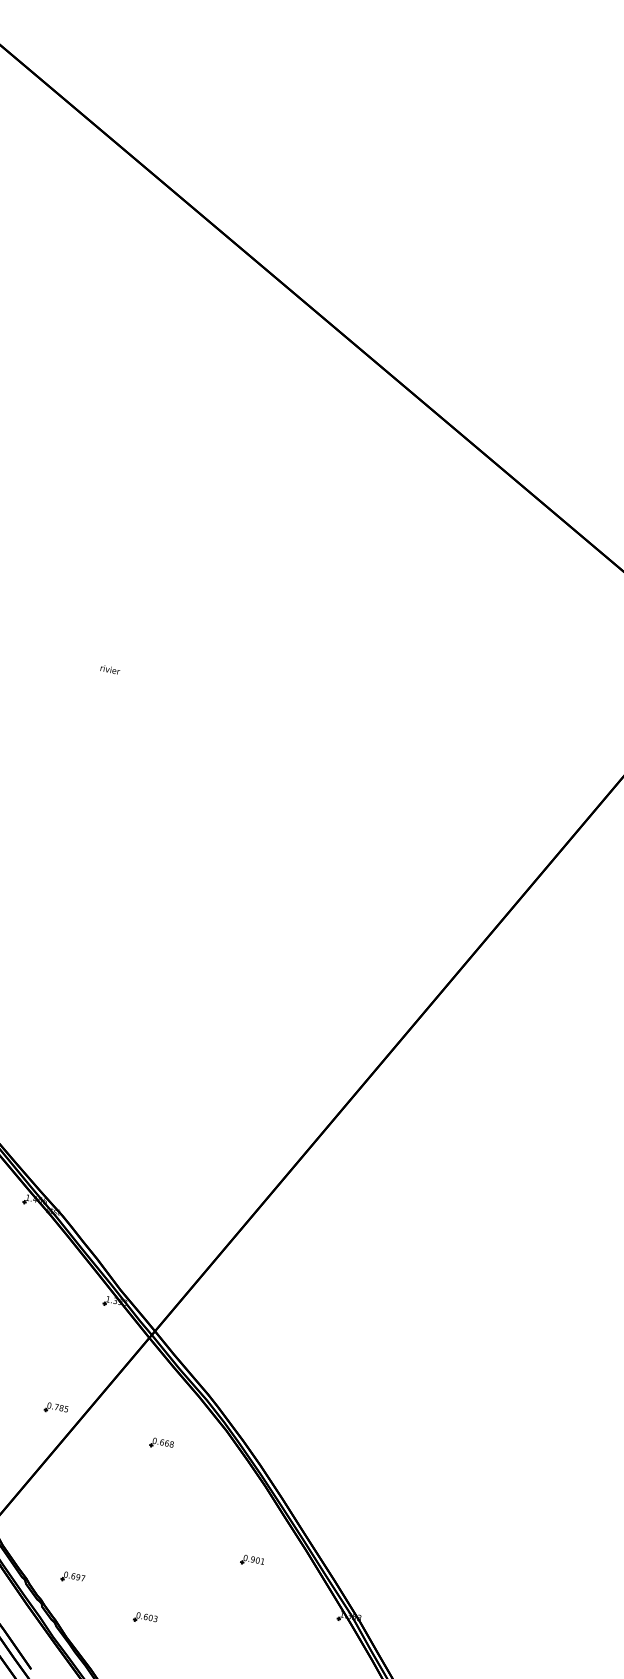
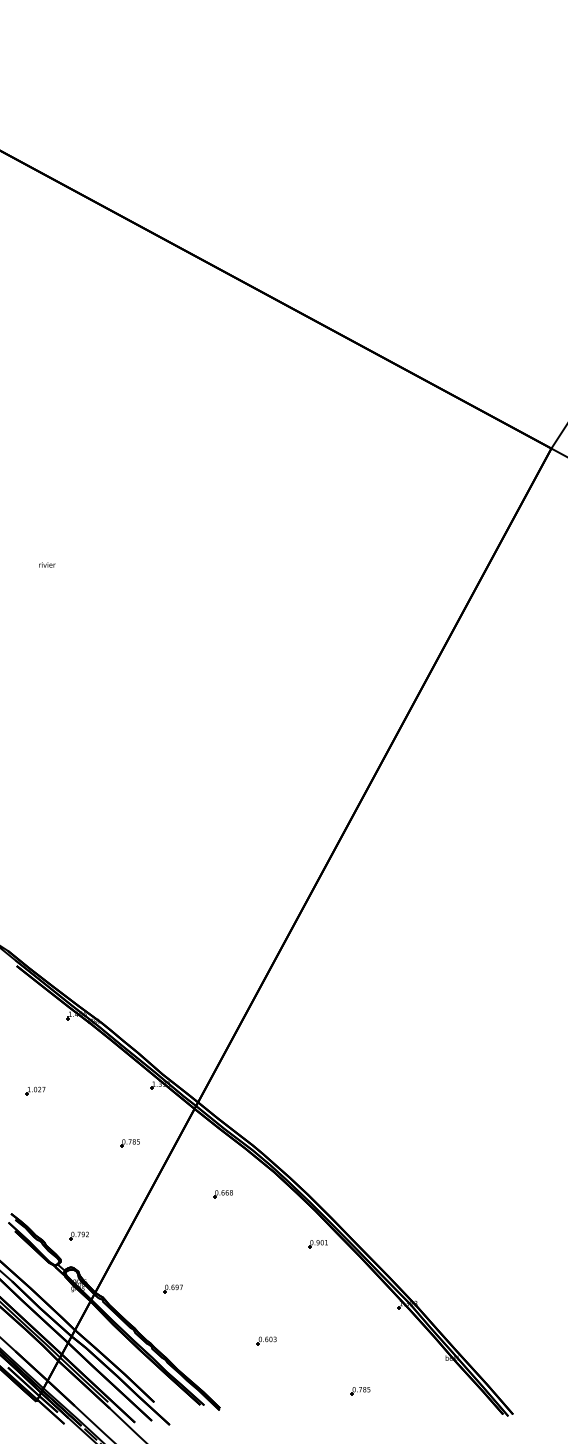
part: (55, 1408) -> (129, 1143), moved
part: (251, 1561) -> (317, 1244), moved
part: (72, 1577) -> (172, 1288), moved
part: (145, 1618) -> (266, 1340), moved

